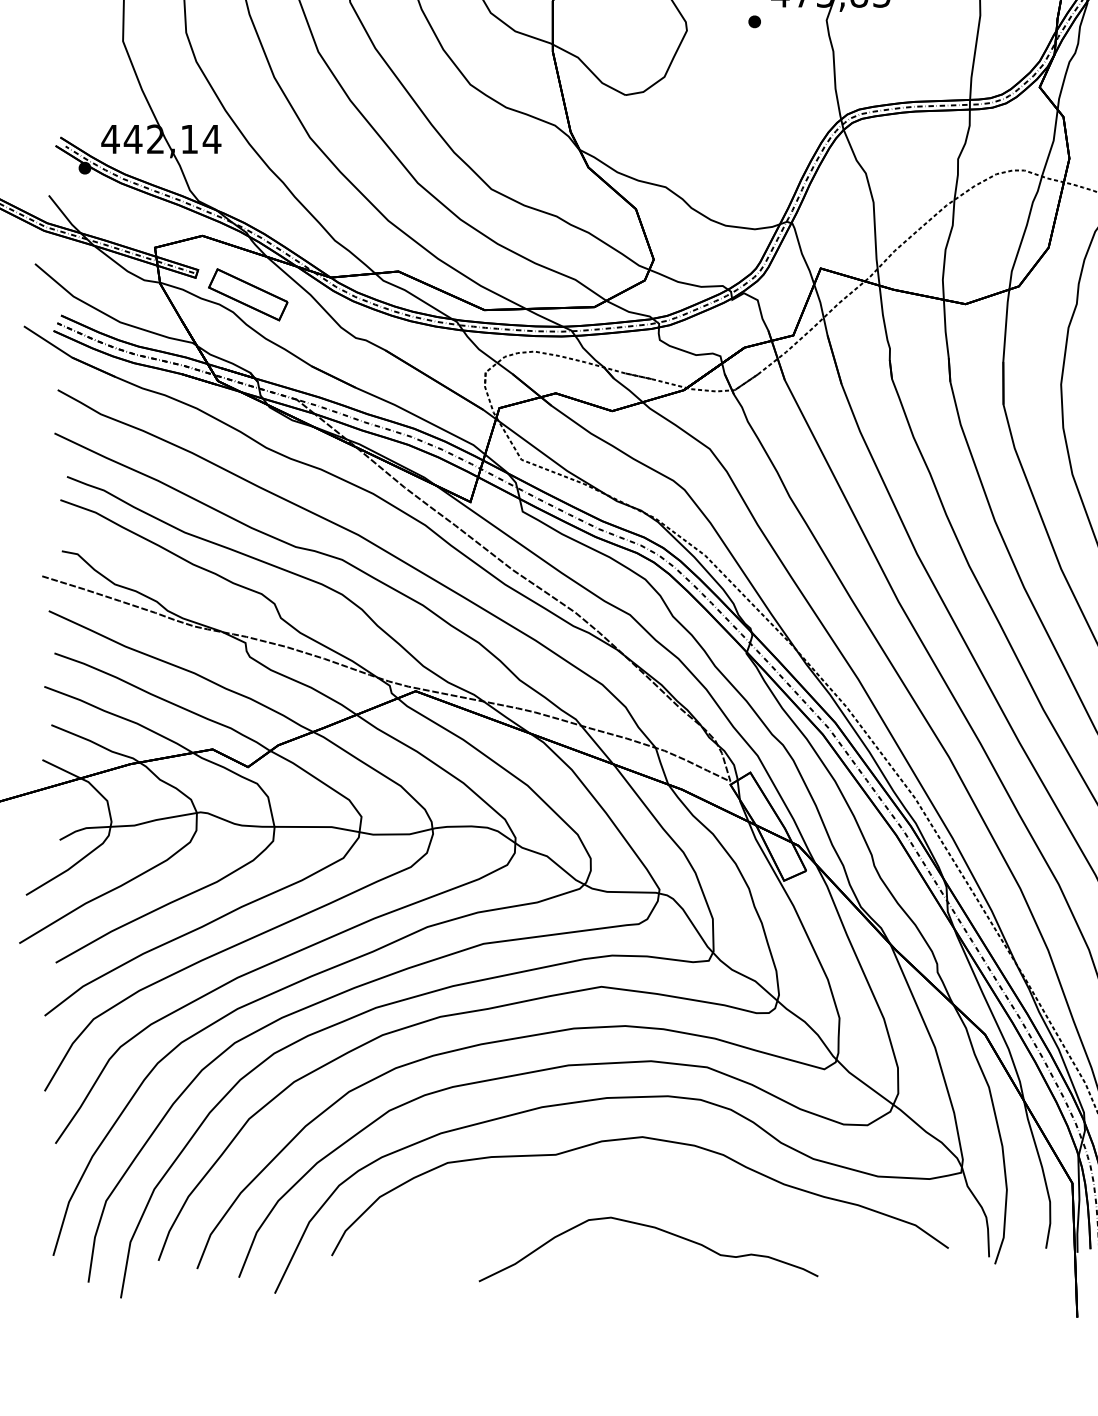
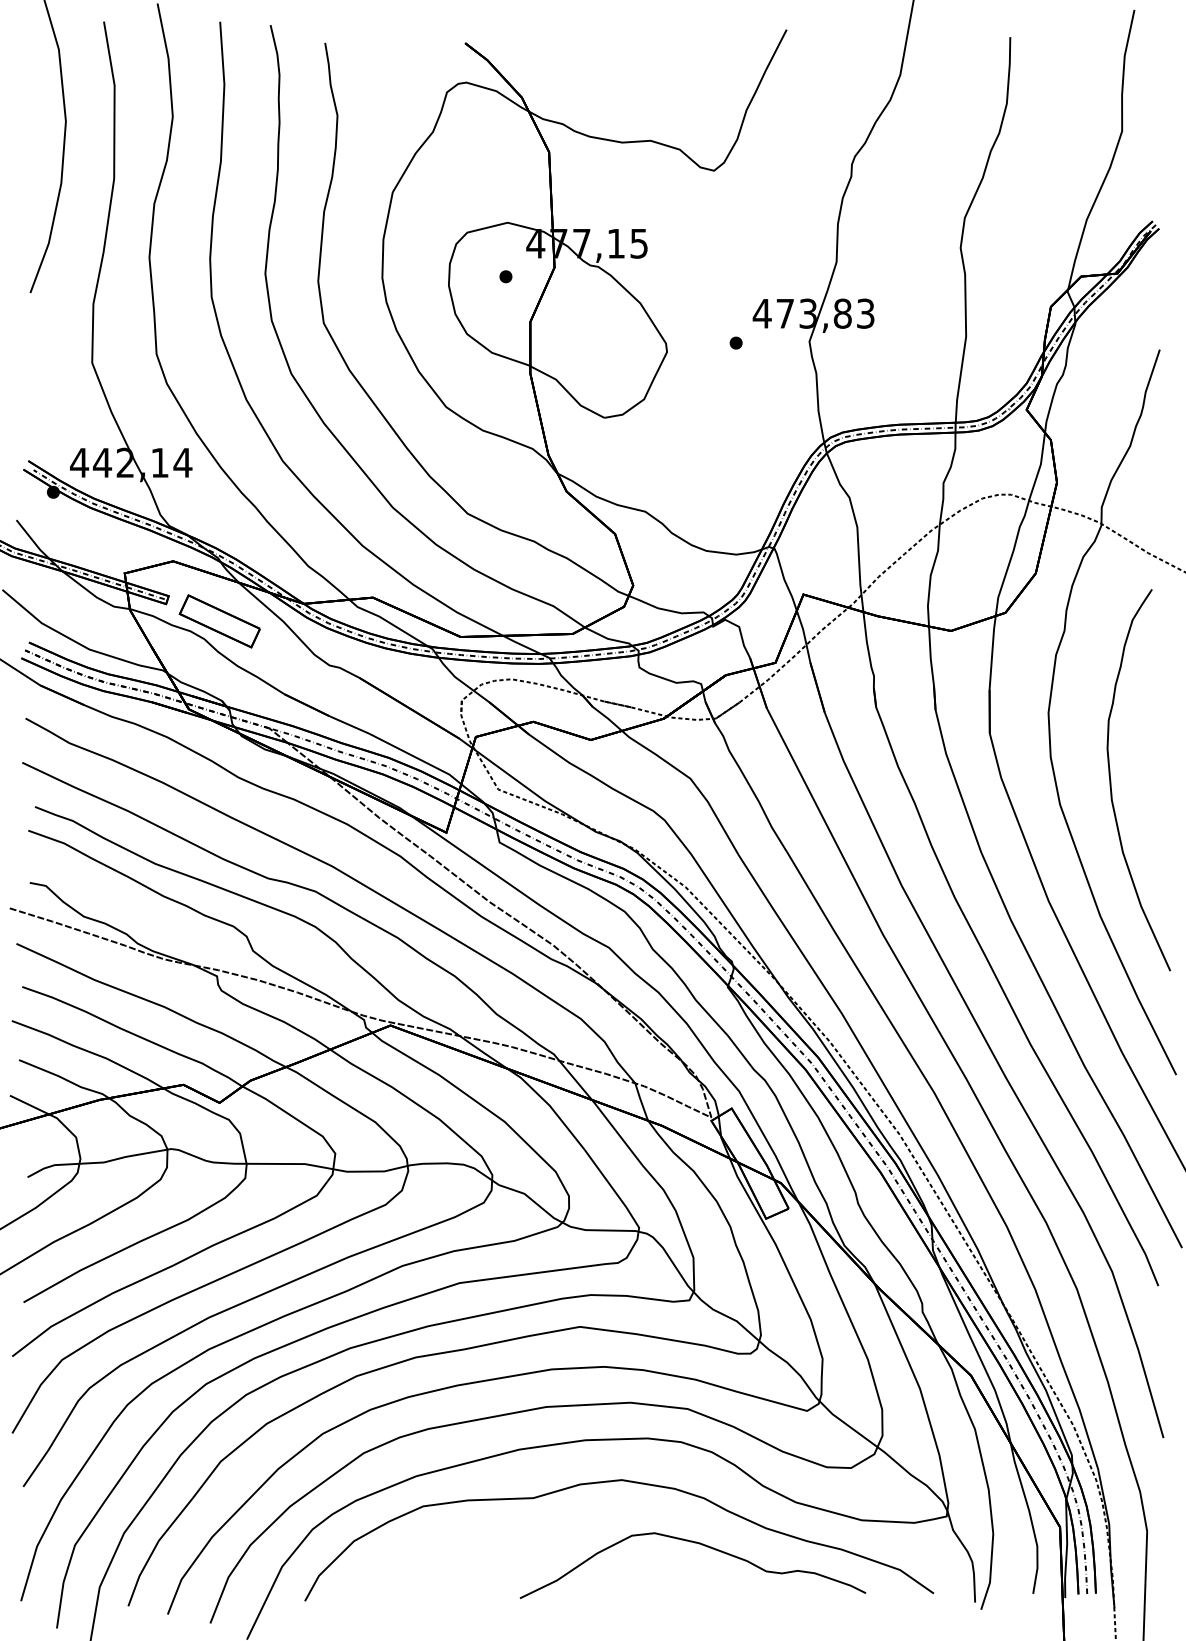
curve: (650, 1227) -> (694, 1543), moved

